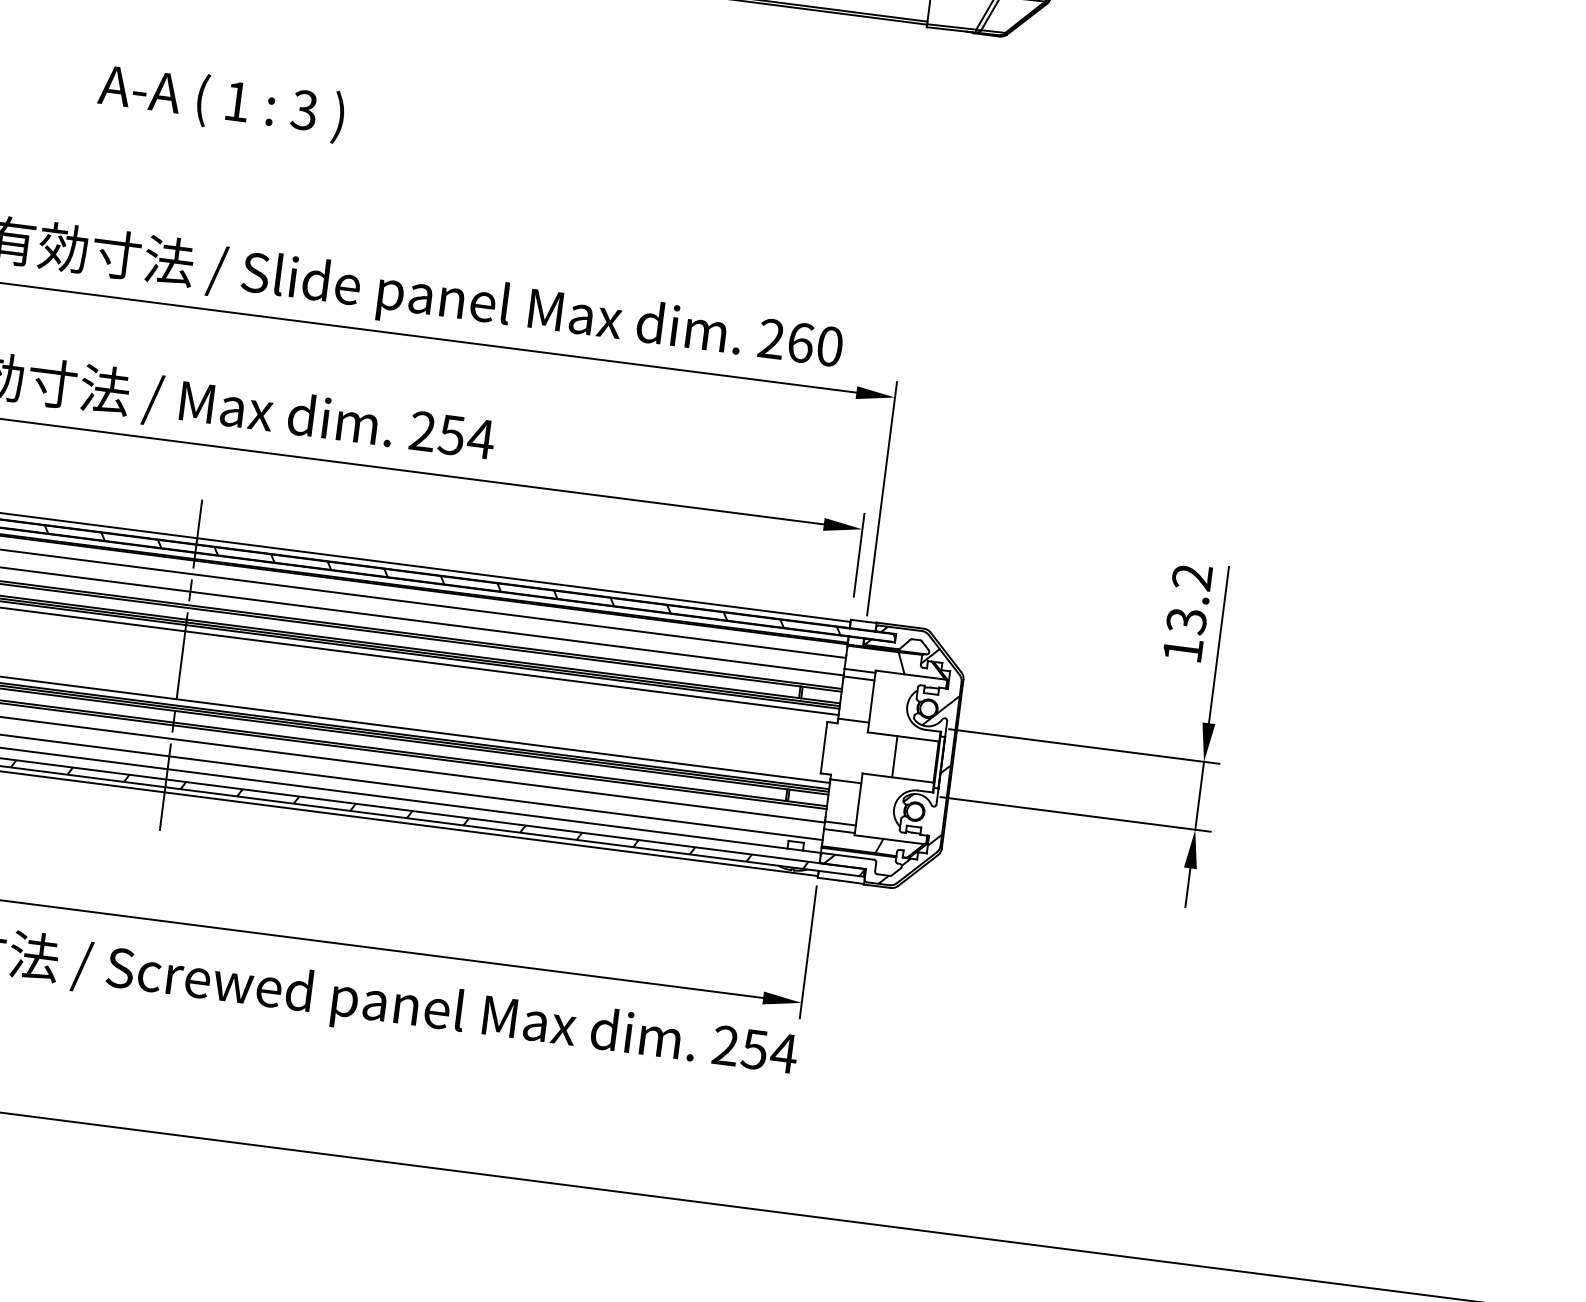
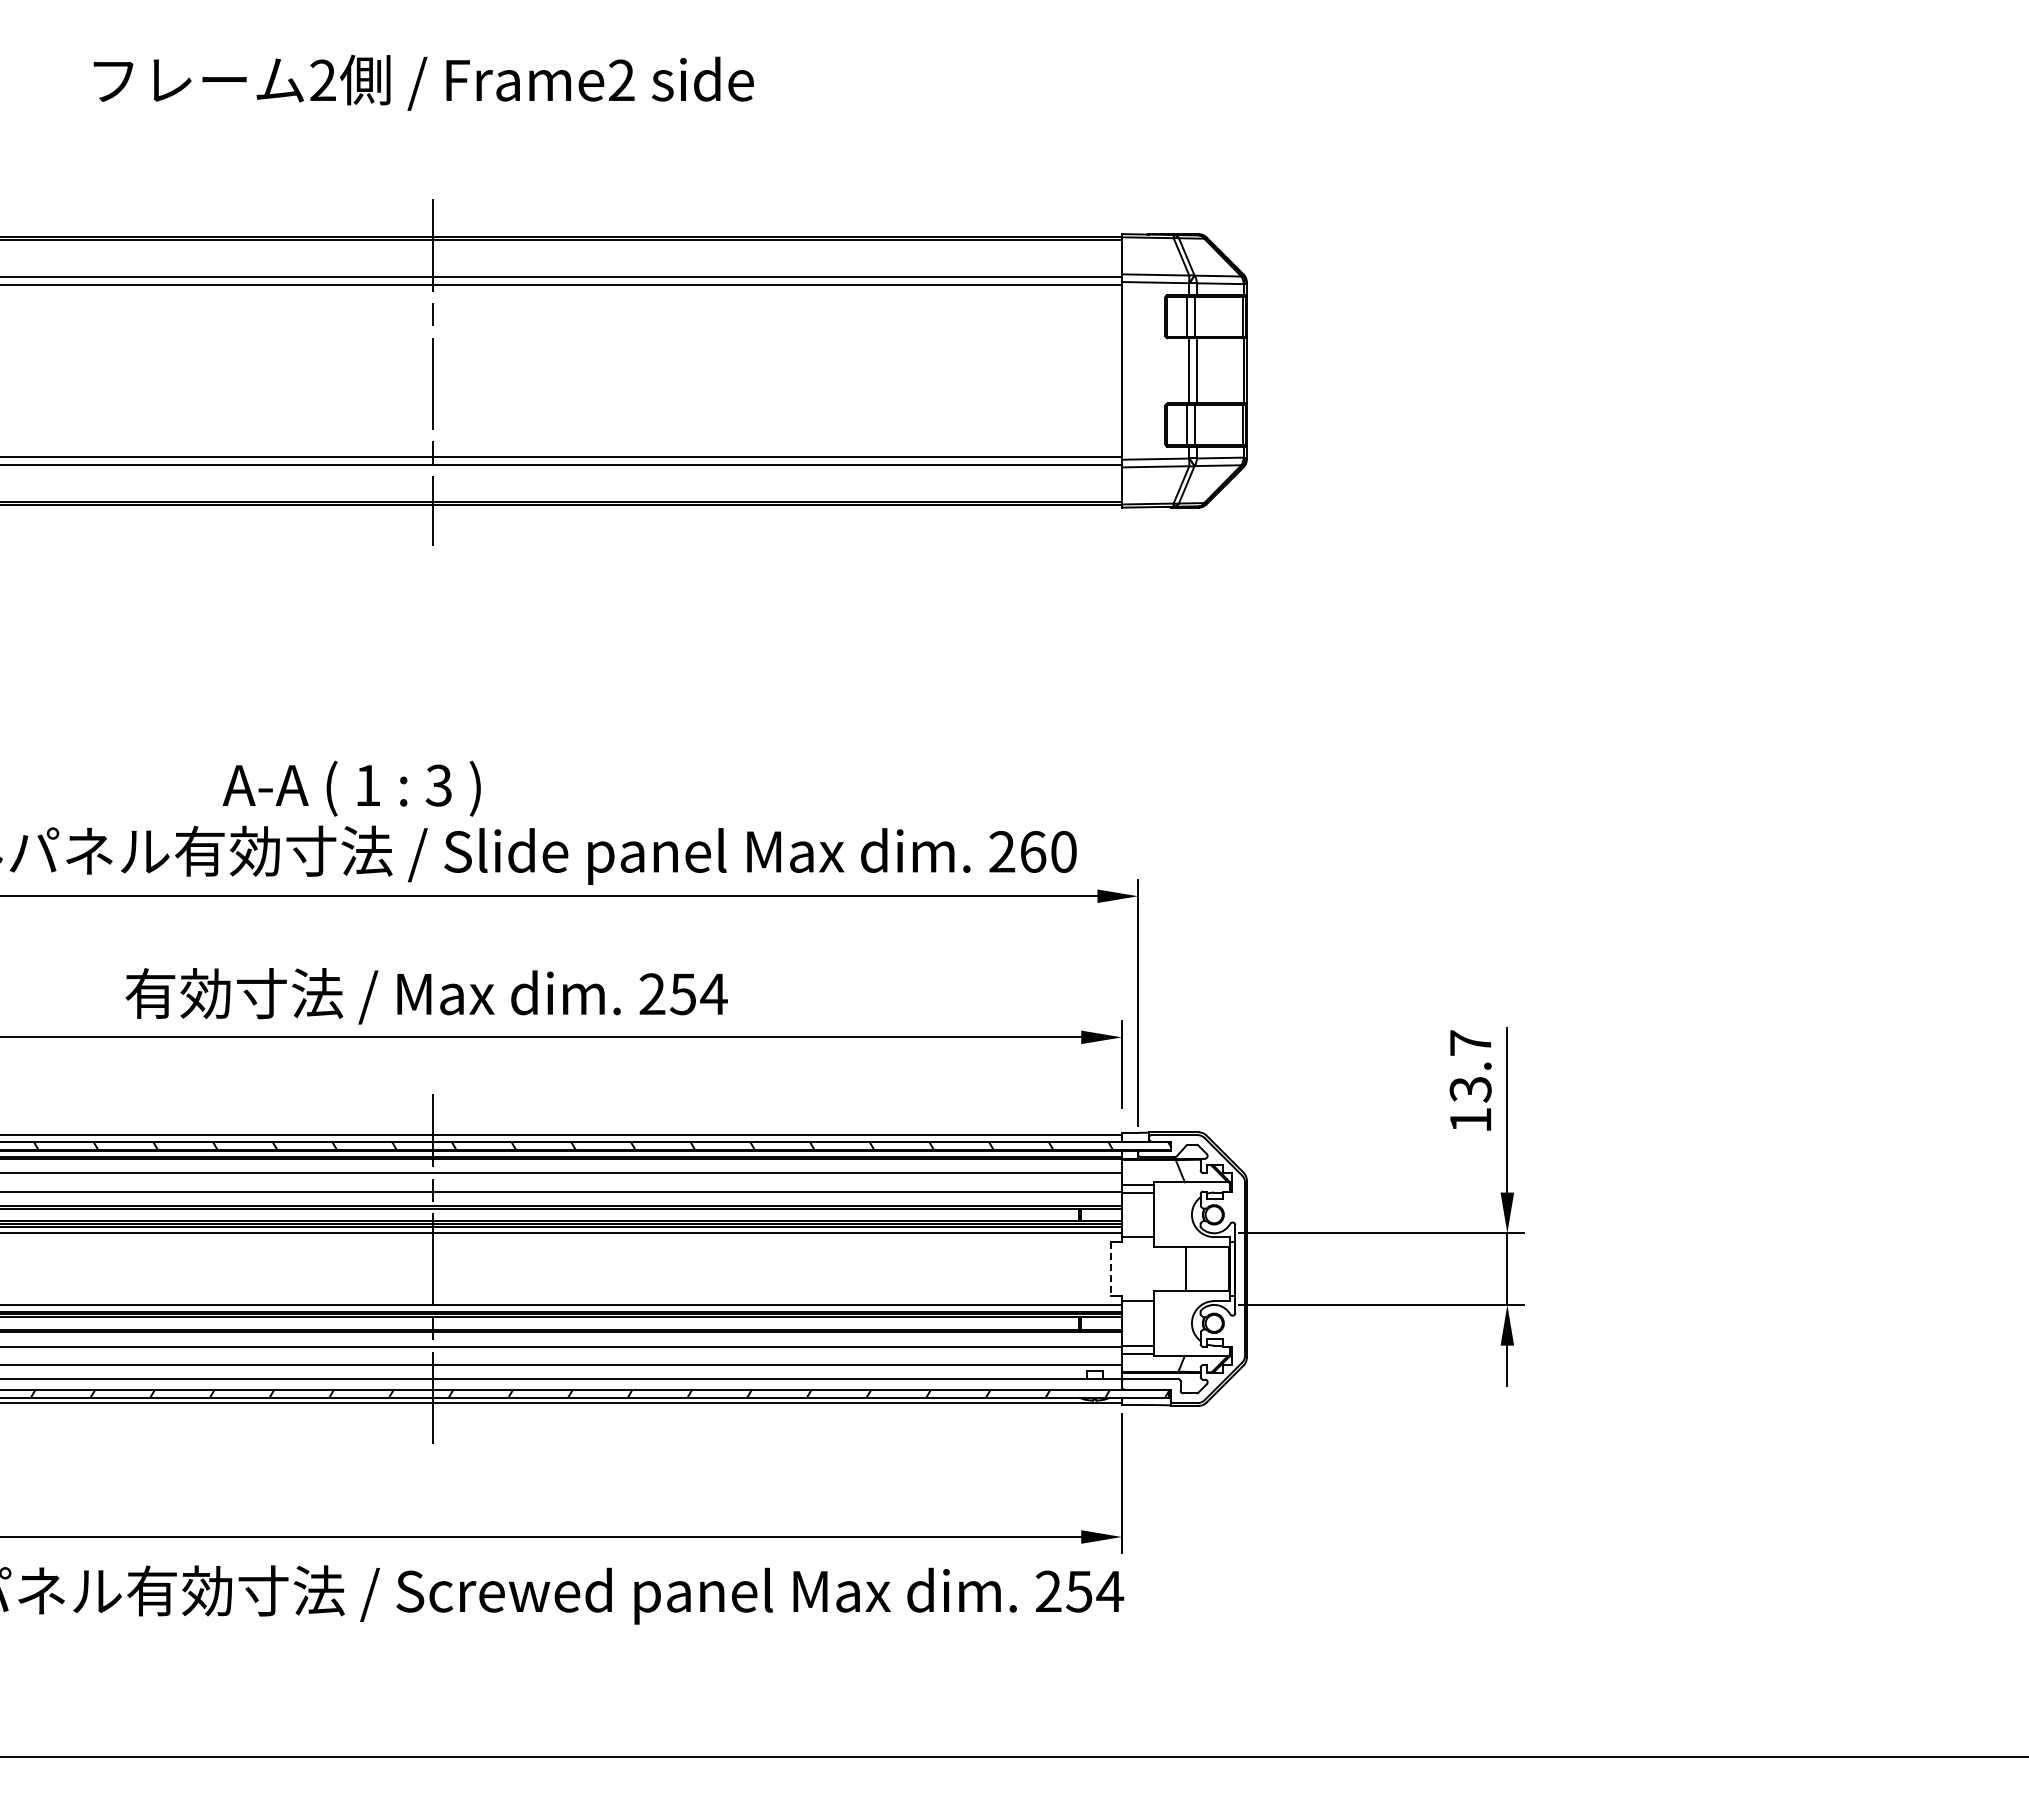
text: (221, 102) -> (351, 788), moved
text: (1191, 576) -> (1469, 1042), 13.2 -> 13.7
line: (824, 748) -> (1111, 1269), solid -> dashed
hatch: (894, 757) -> (1185, 1269), removed

